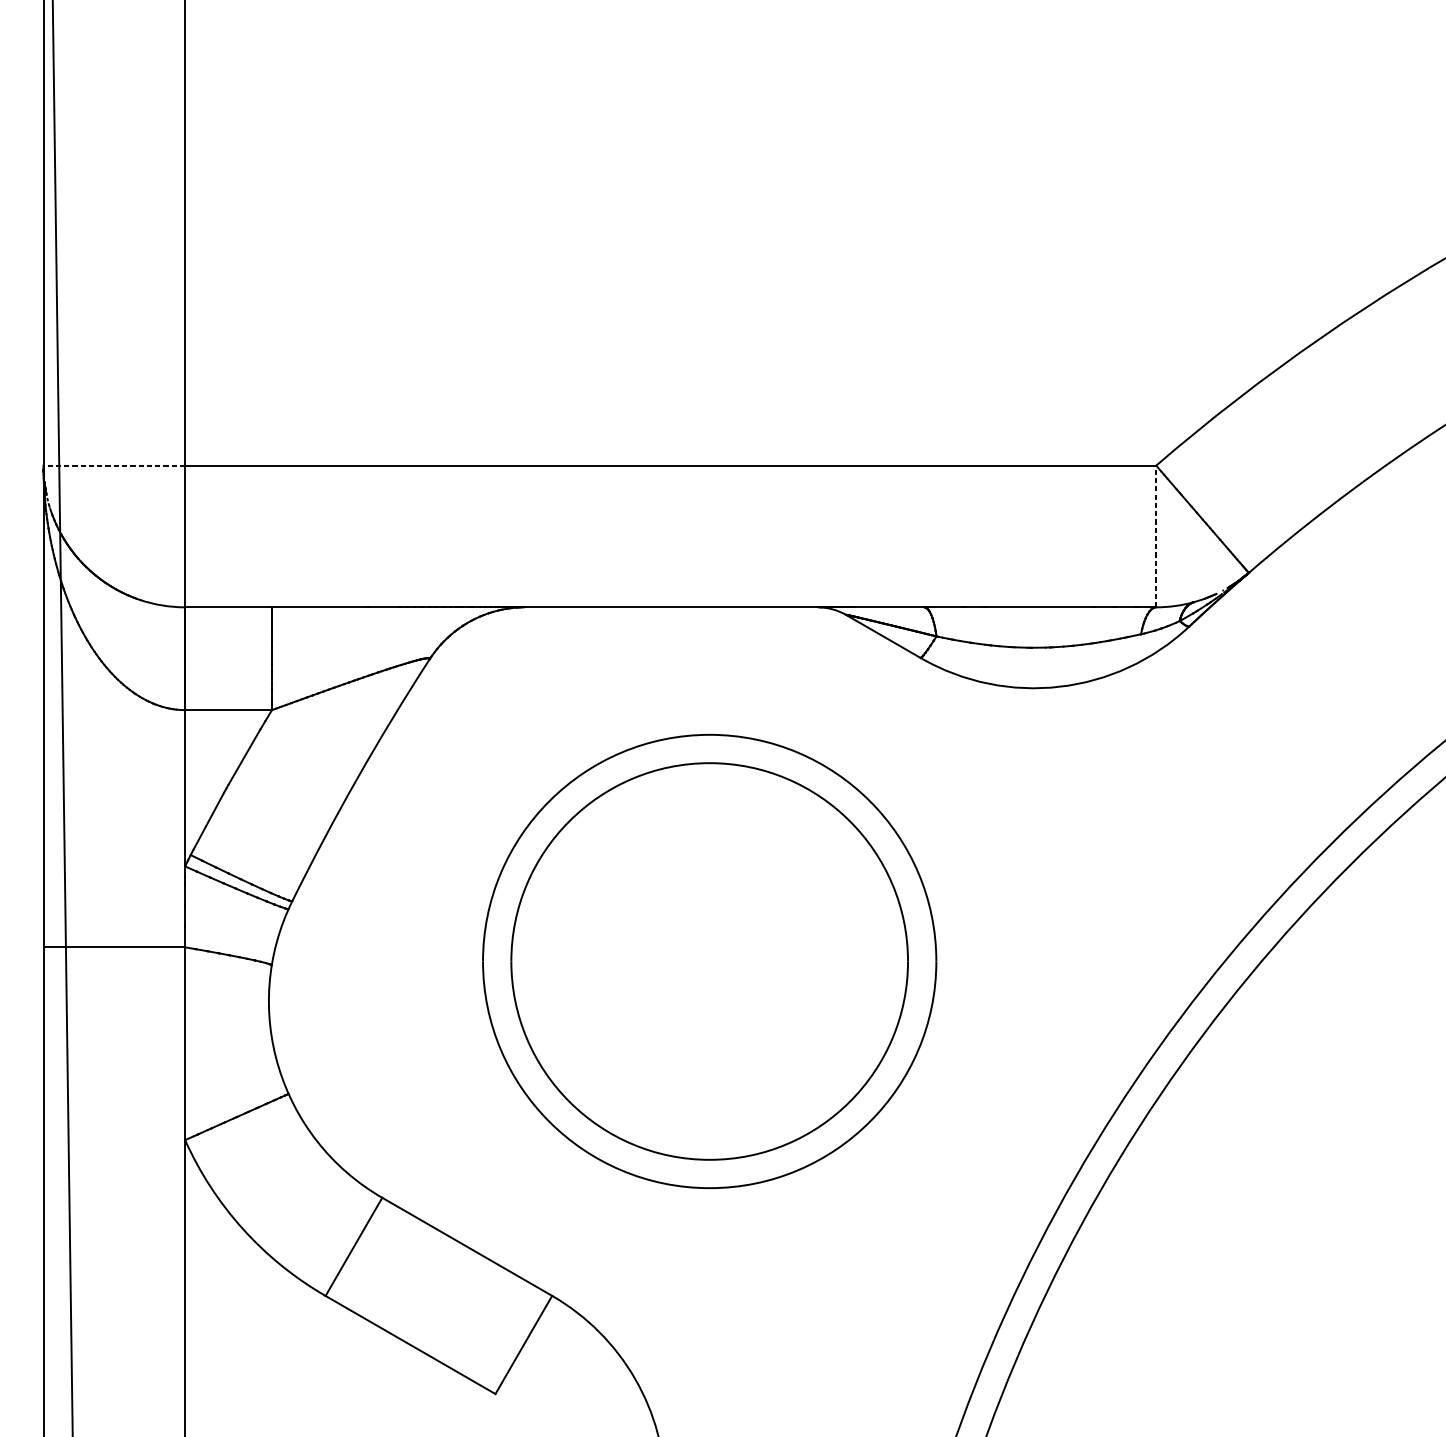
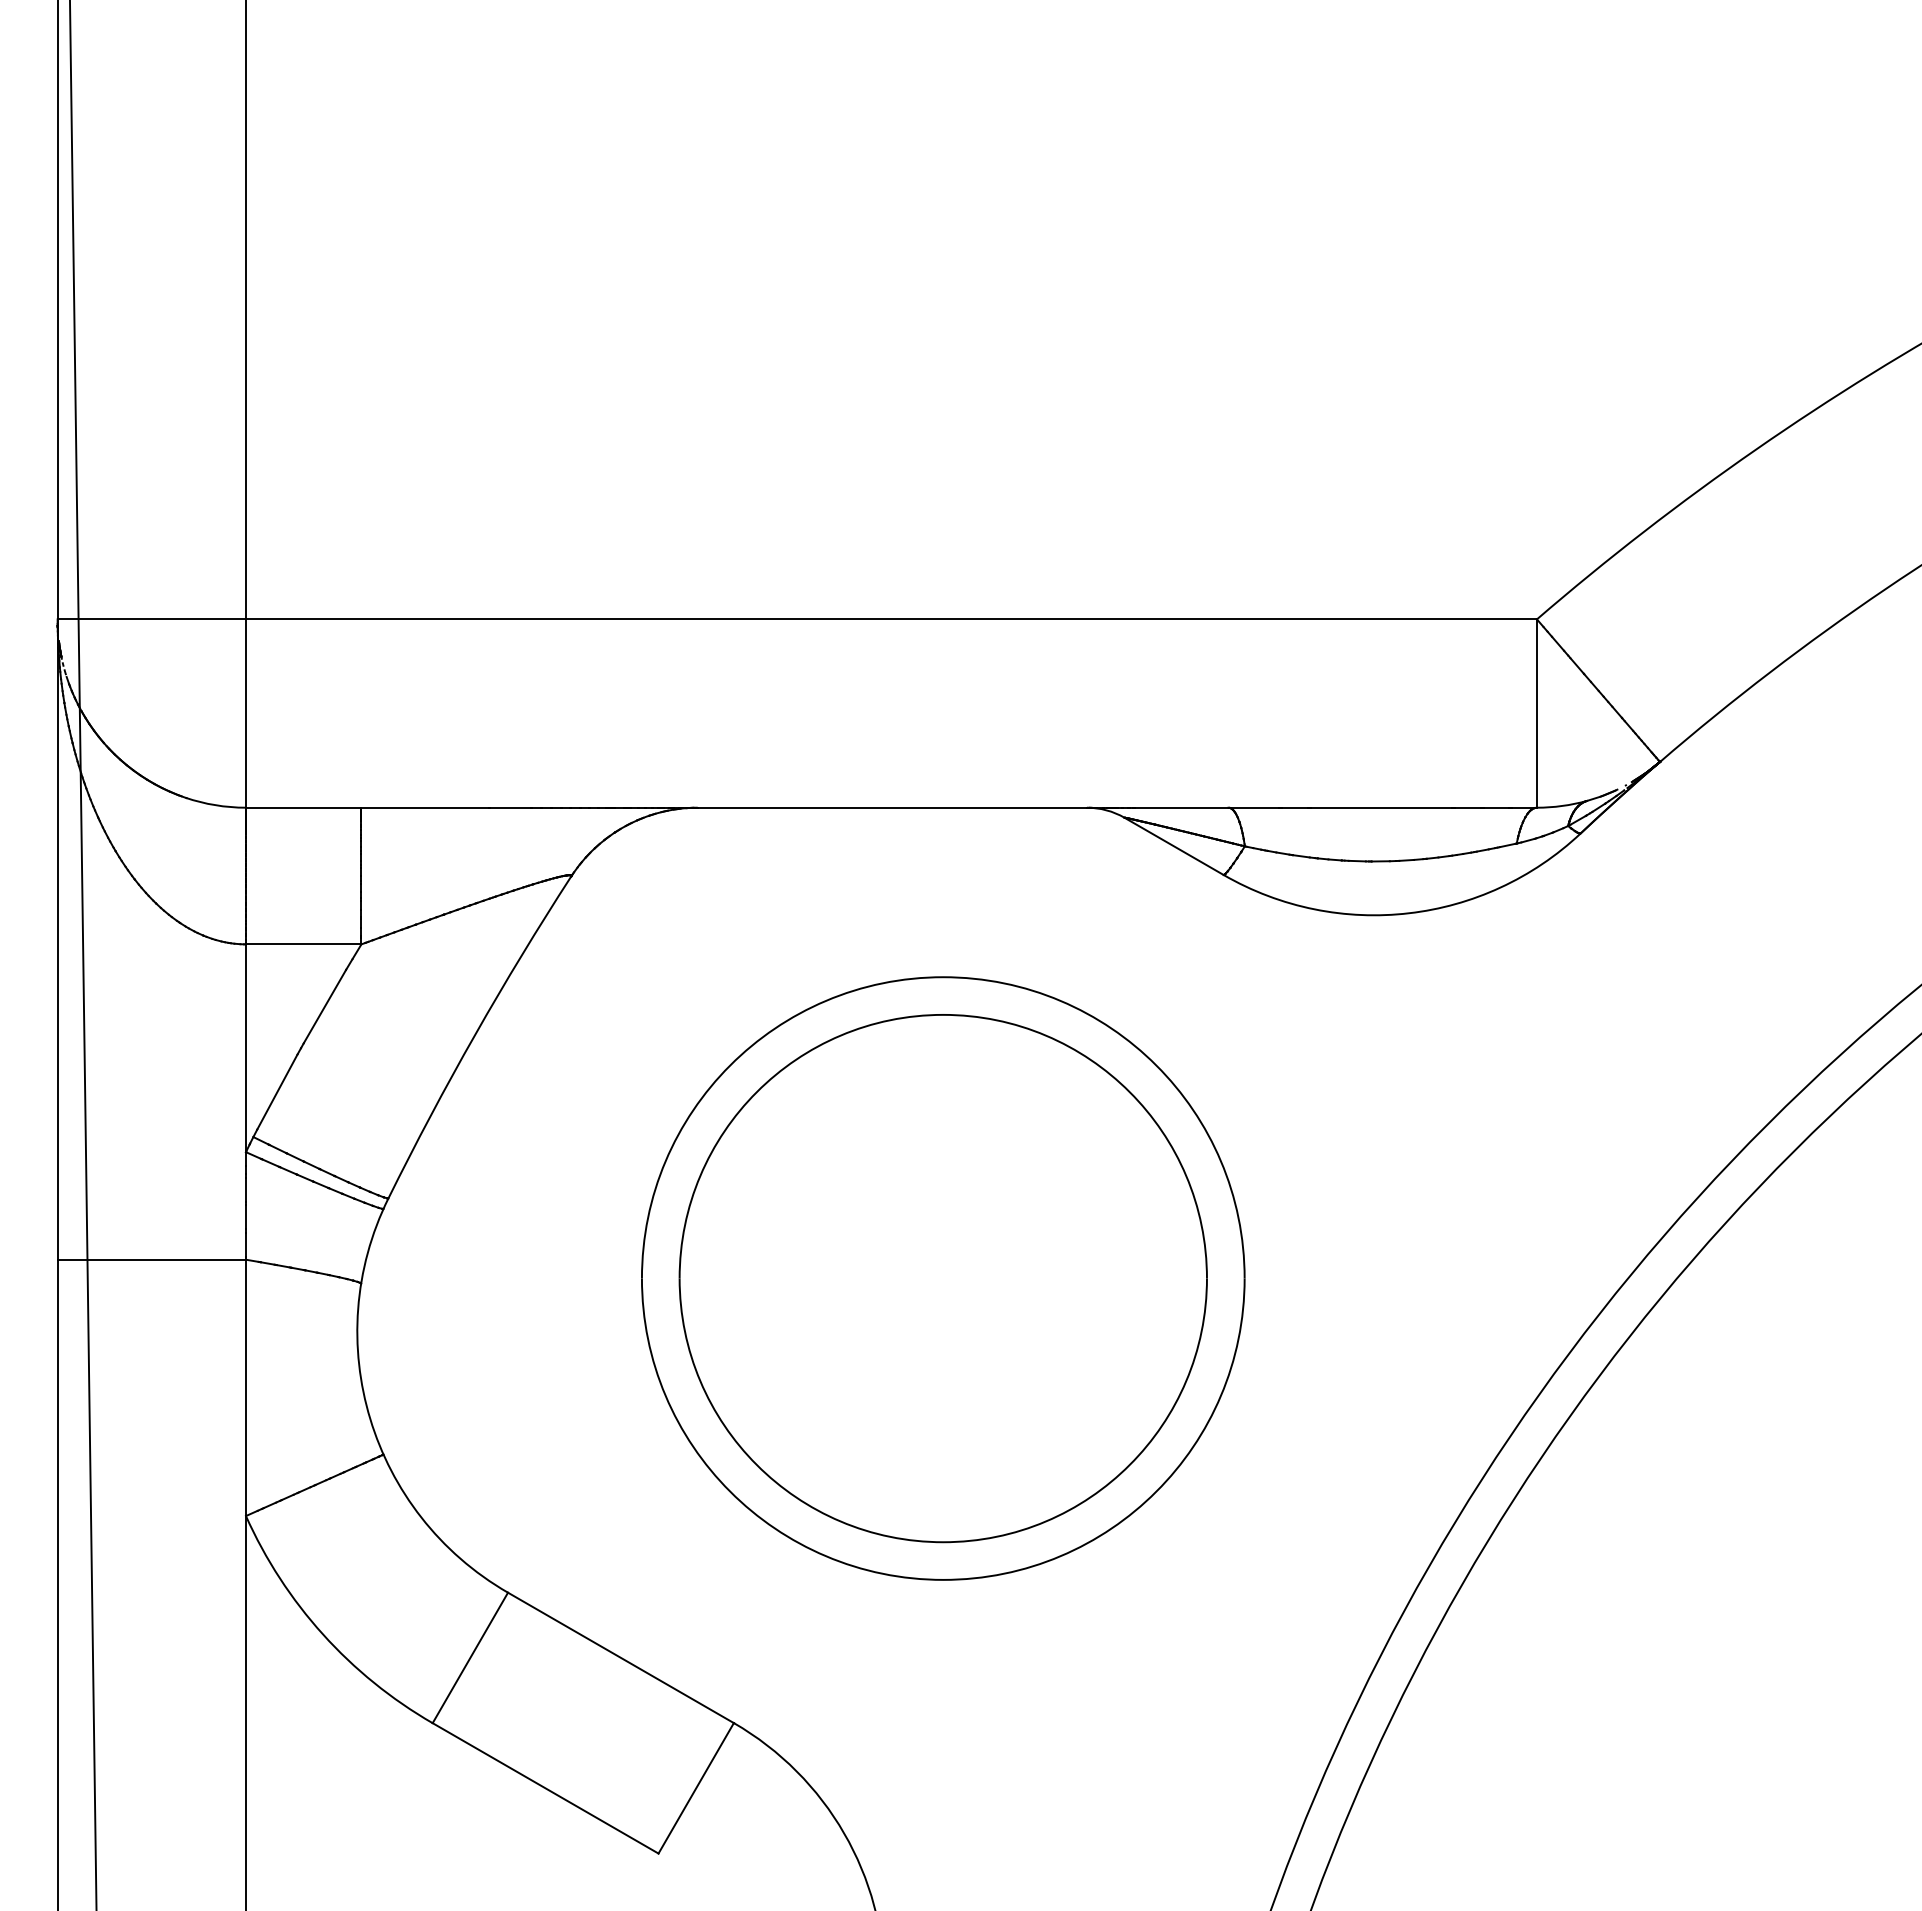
line: (114, 465) -> (151, 619), dashed -> solid
line: (1155, 536) -> (1536, 713), dashed -> solid

